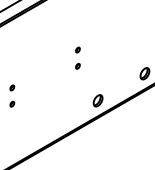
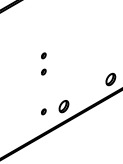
part: (77, 105) -> (43, 111), added

